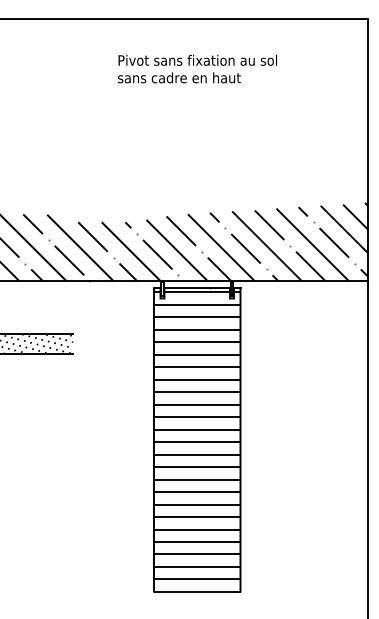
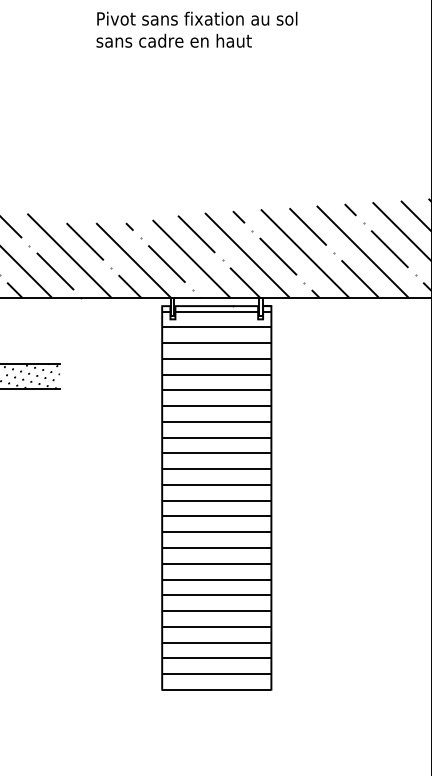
text: (197, 68) -> (196, 29), moved

